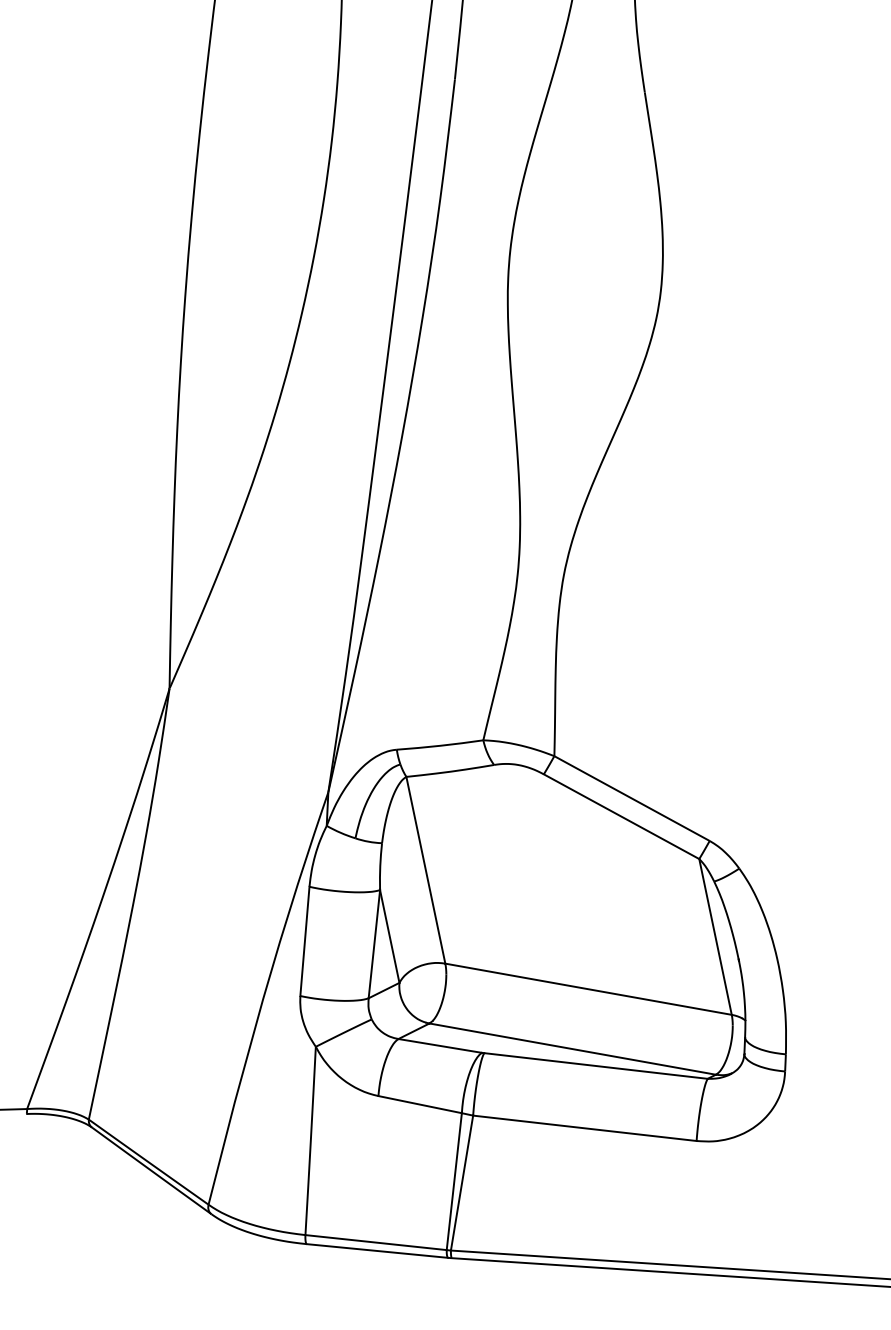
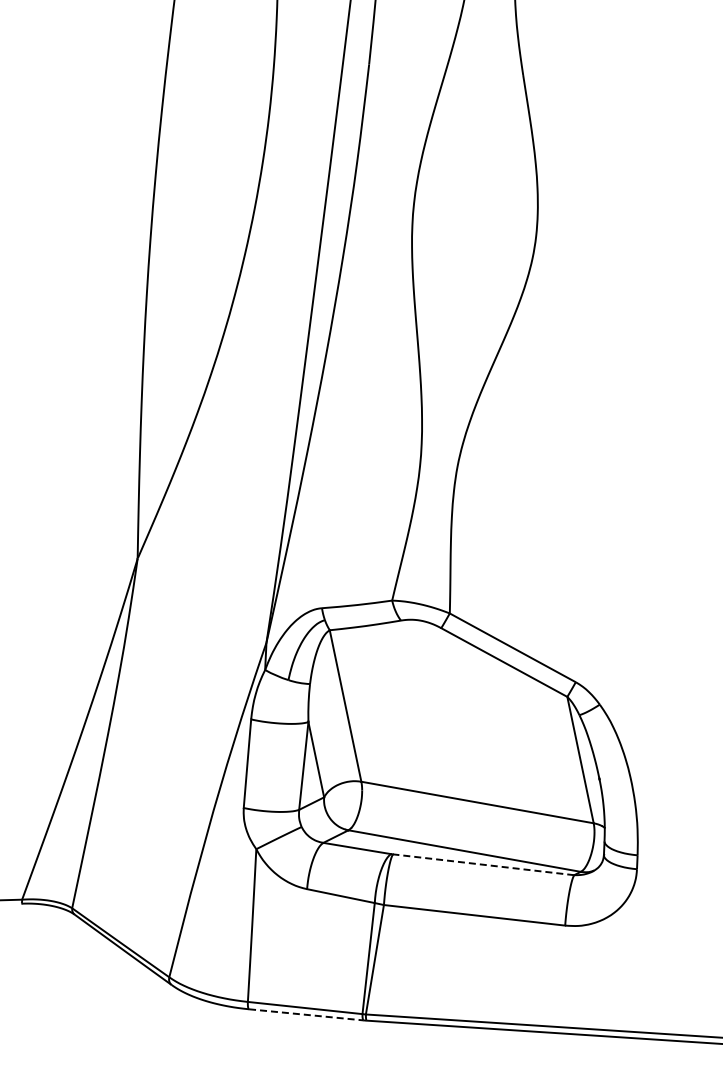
line: (595, 1065) -> (483, 864), solid -> dashed
line: (377, 1250) -> (306, 1014), solid -> dashed

